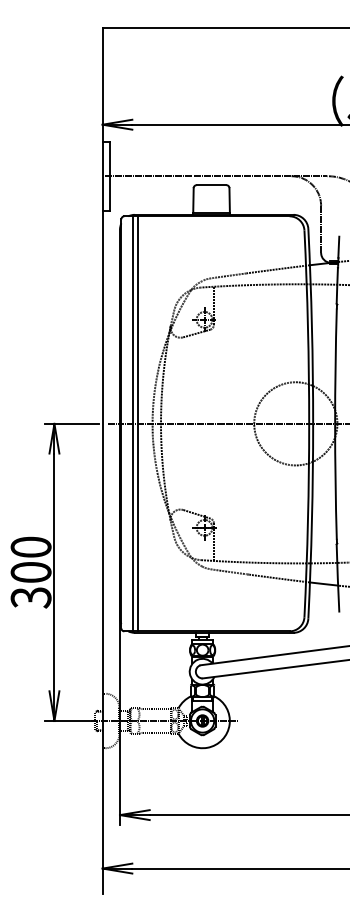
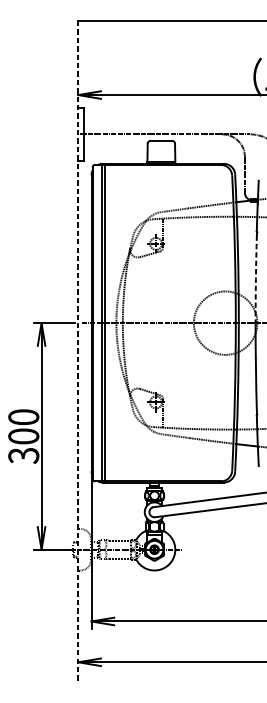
arc: (335, 366) -> (255, 279), solid -> dashed
line: (102, 461) -> (78, 351), solid -> dashed

